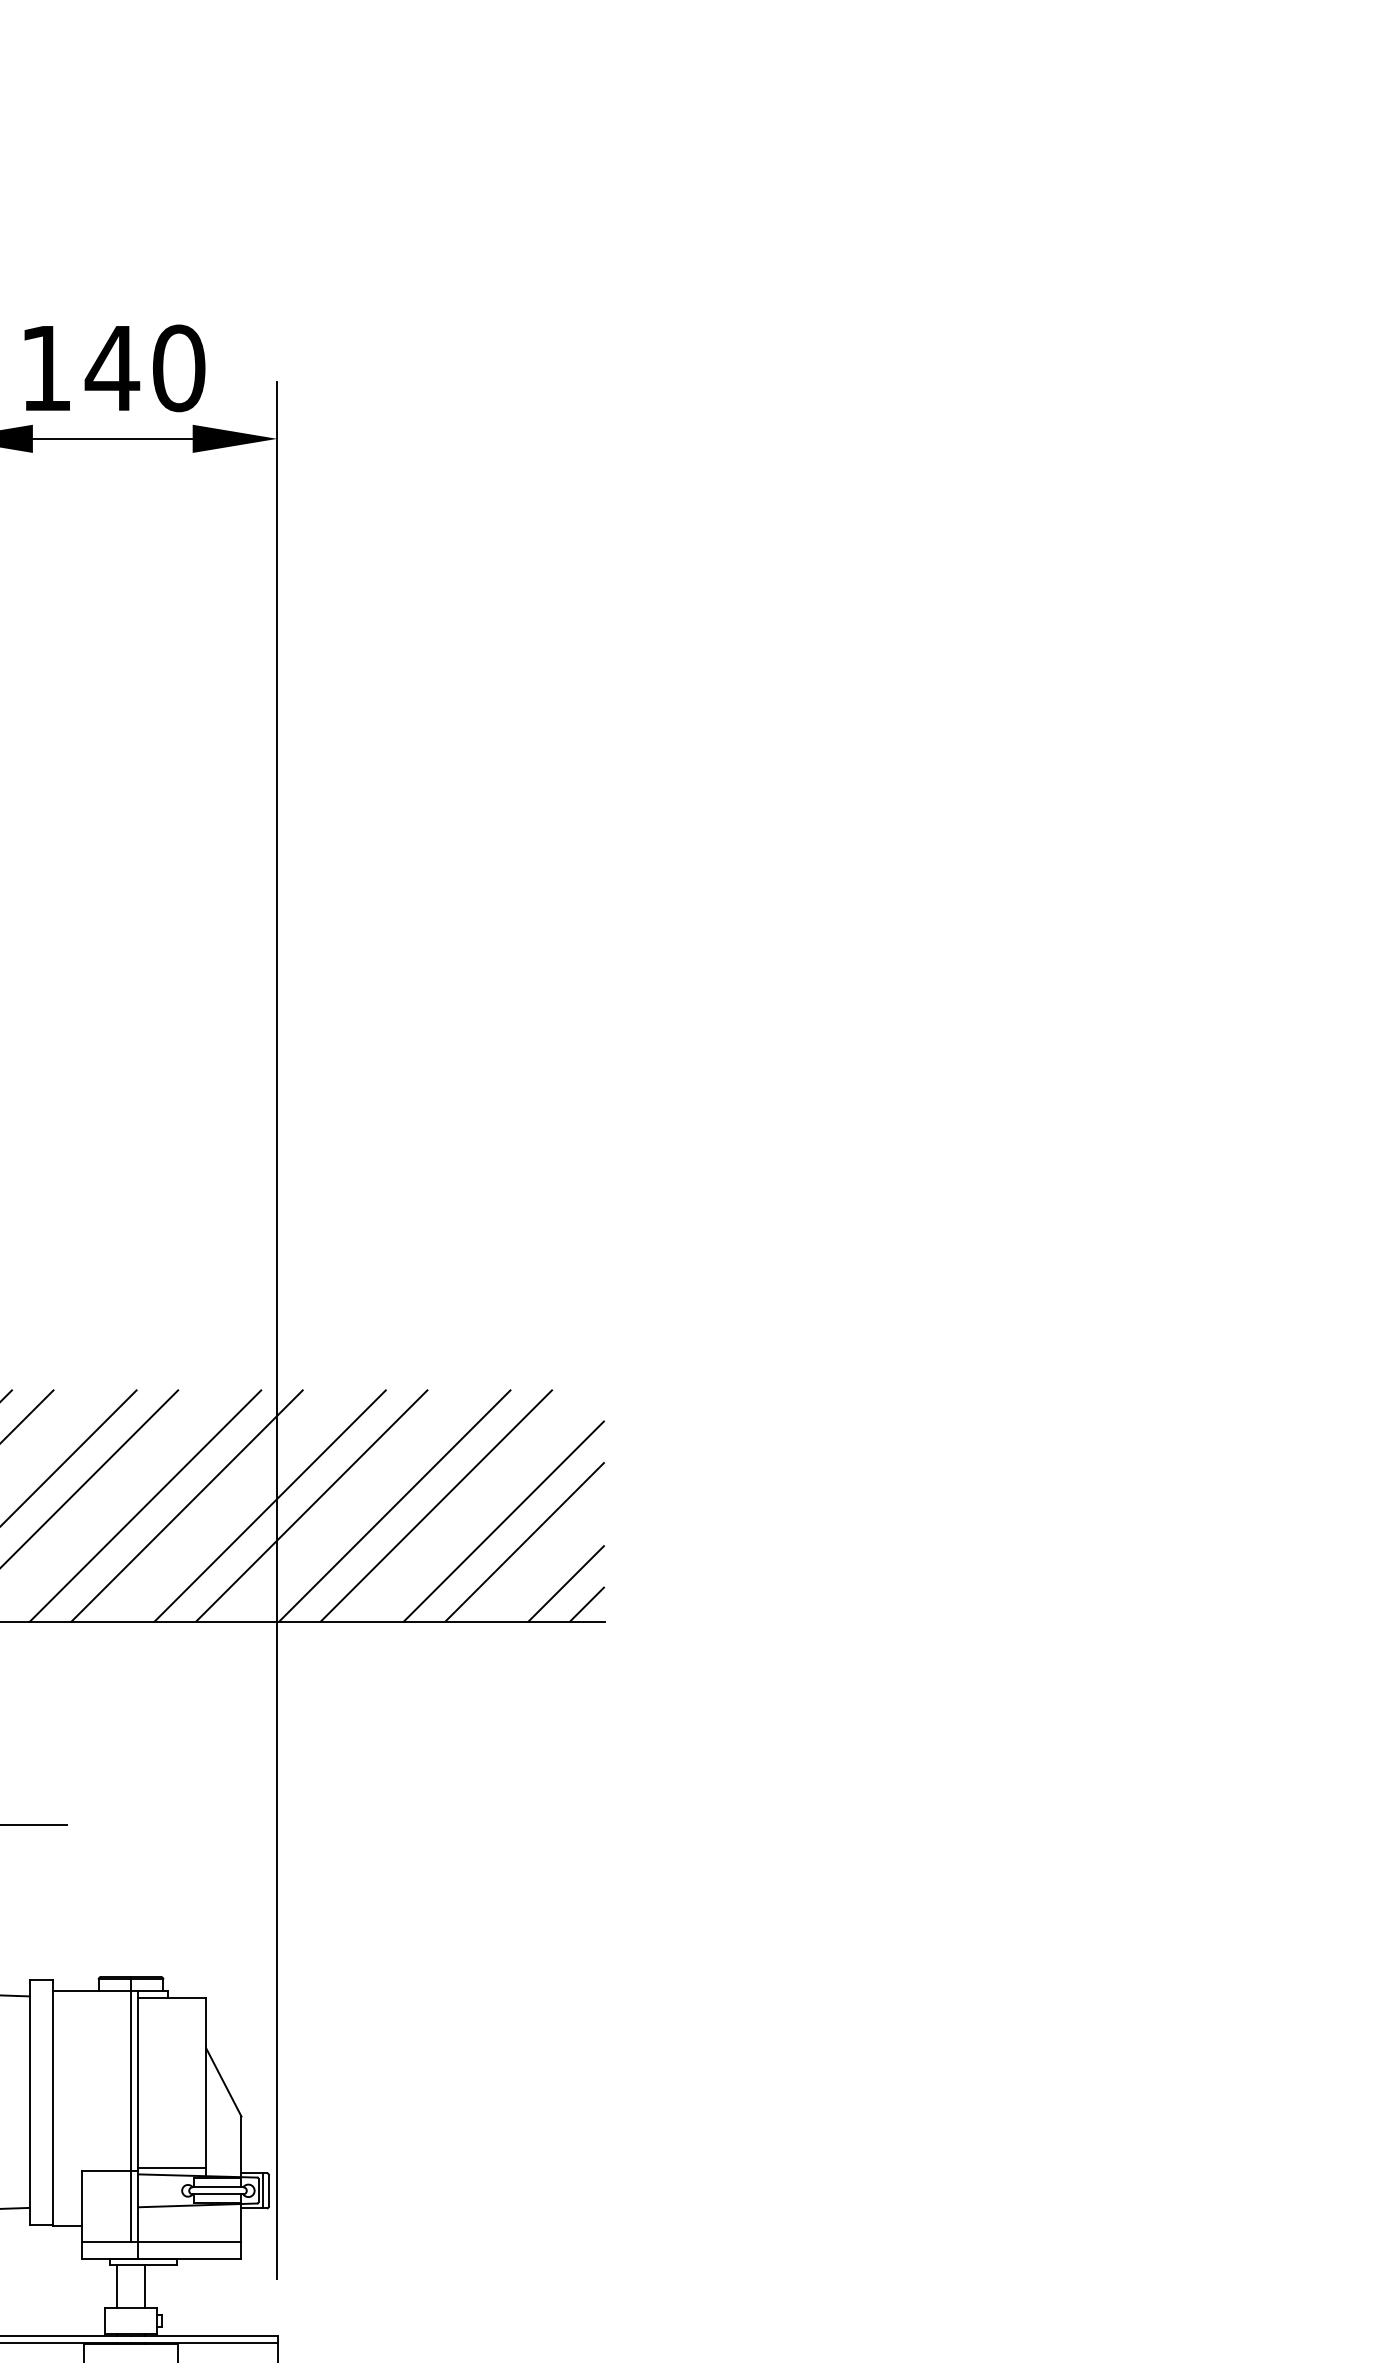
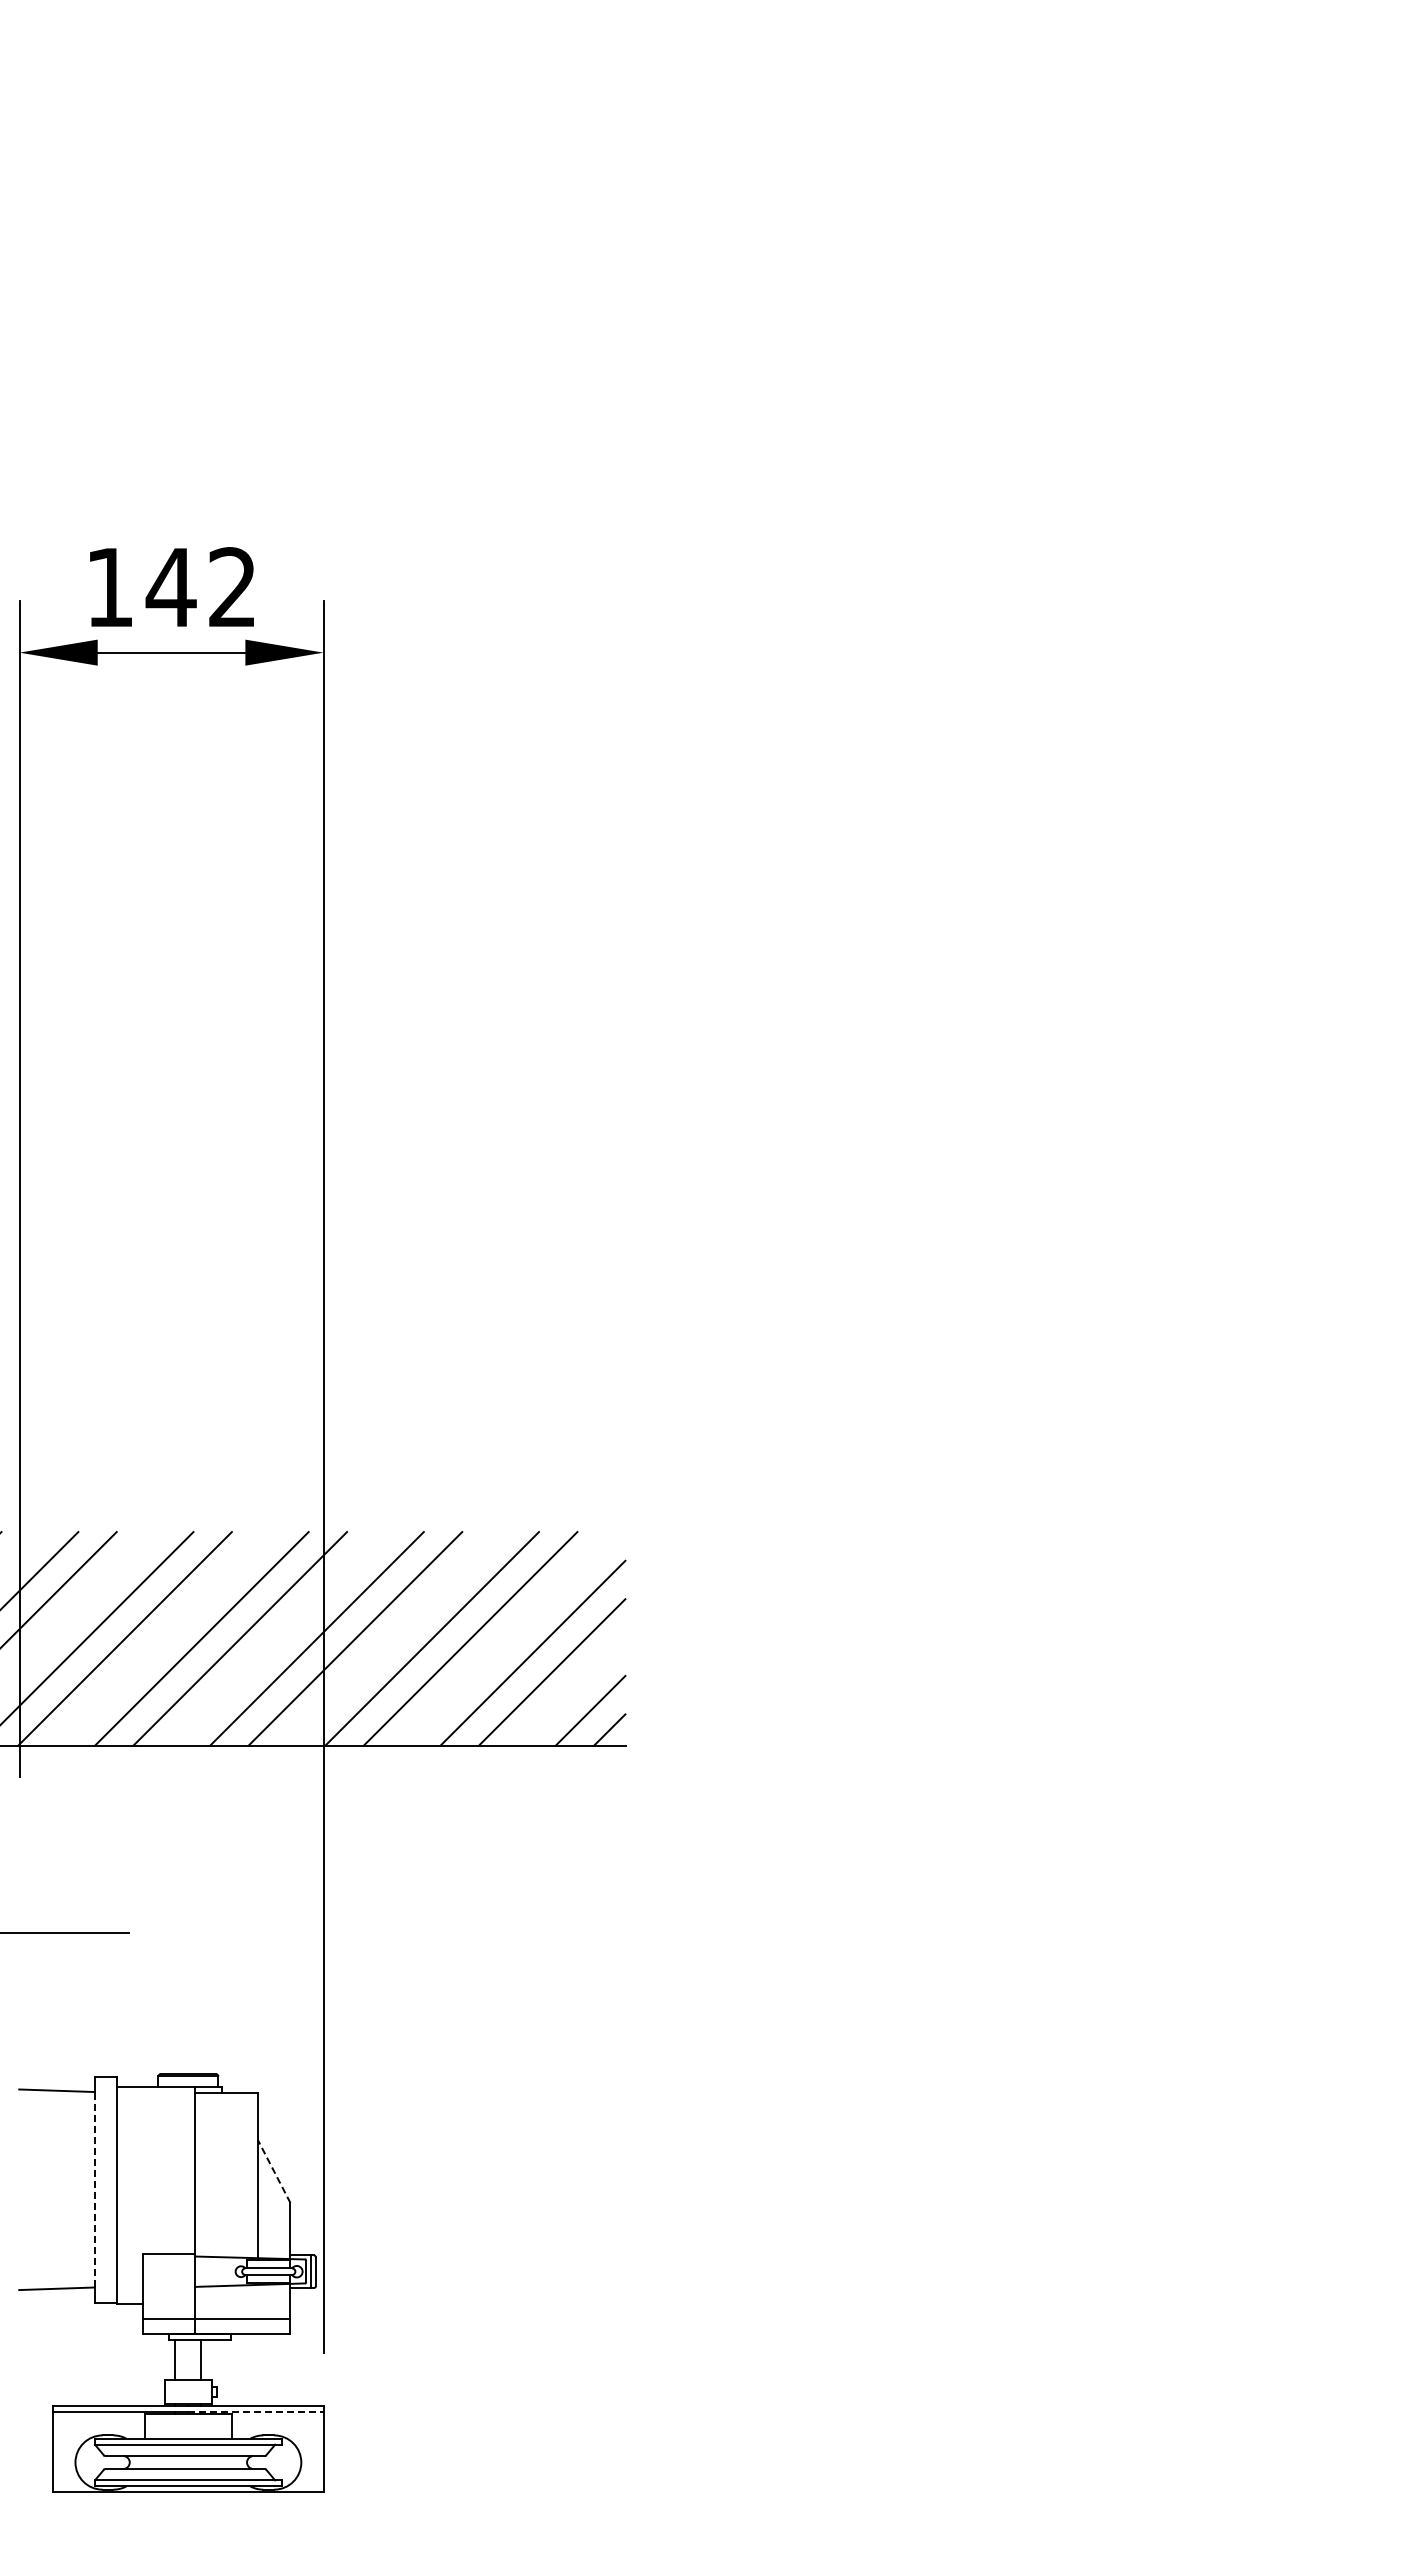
text: (178, 368) -> (232, 587), 140 -> 142
line: (223, 2082) -> (273, 2171), solid -> dashed
line: (30, 2101) -> (95, 2189), solid -> dashed
line: (131, 2109) -> (188, 2196), removed
line: (171, 2167) -> (225, 2250), removed
line: (204, 2343) -> (256, 2412), solid -> dashed

